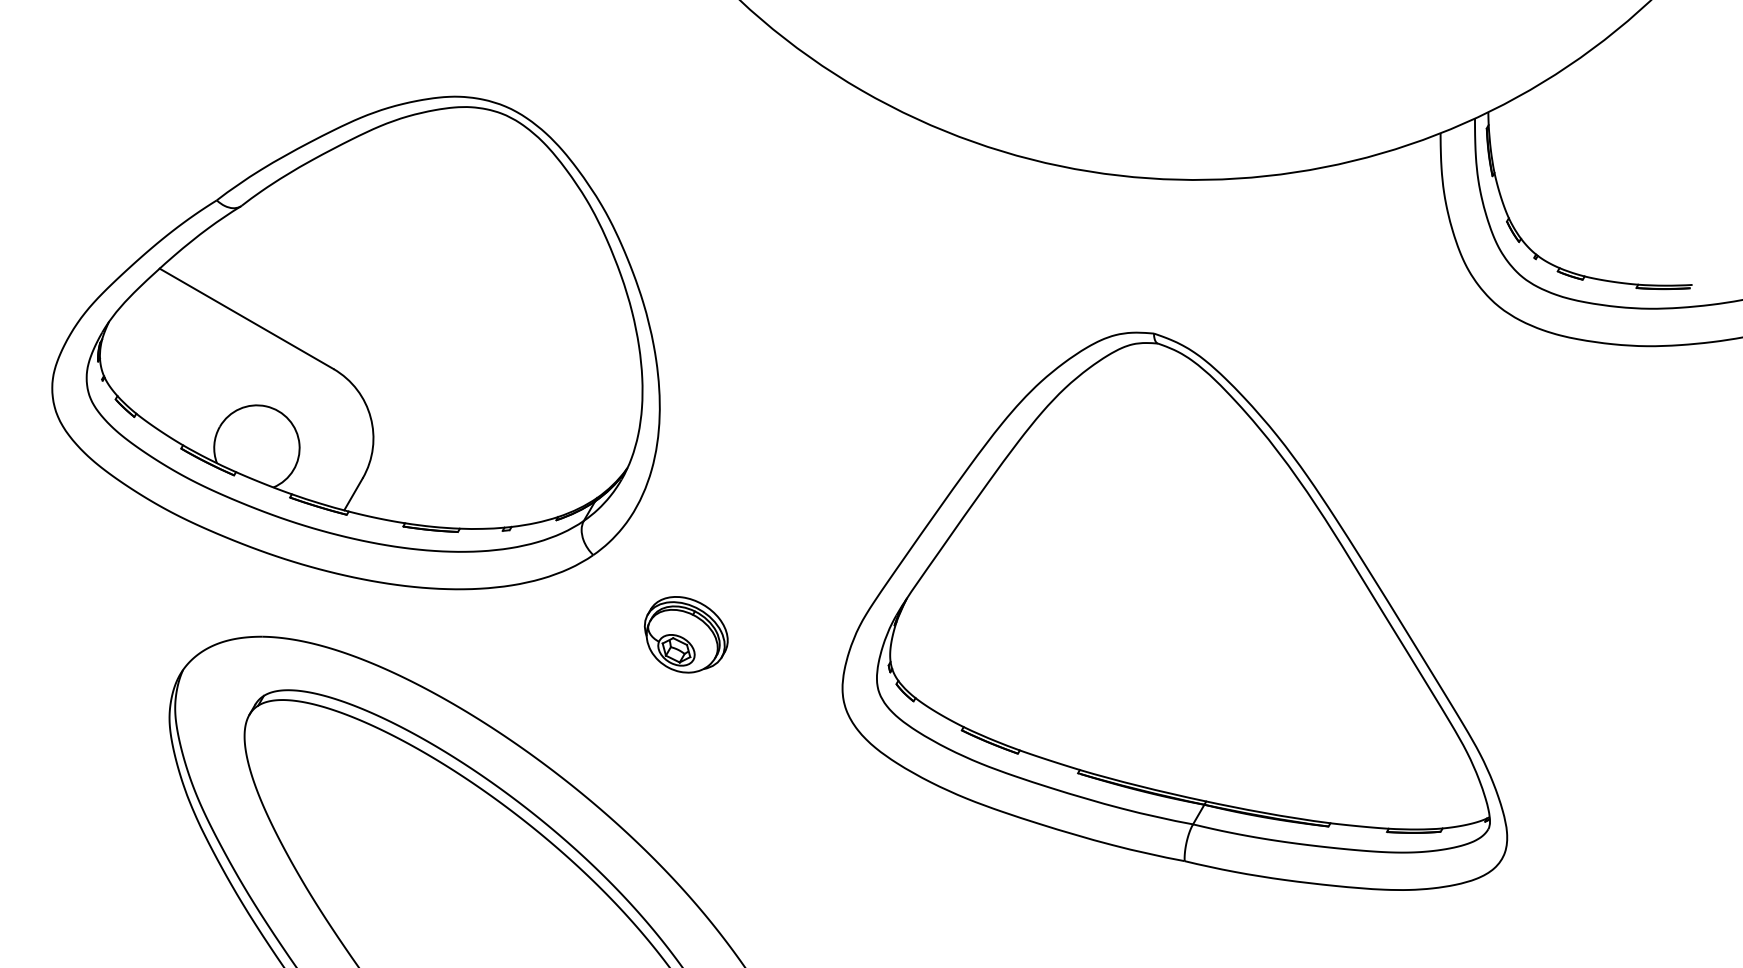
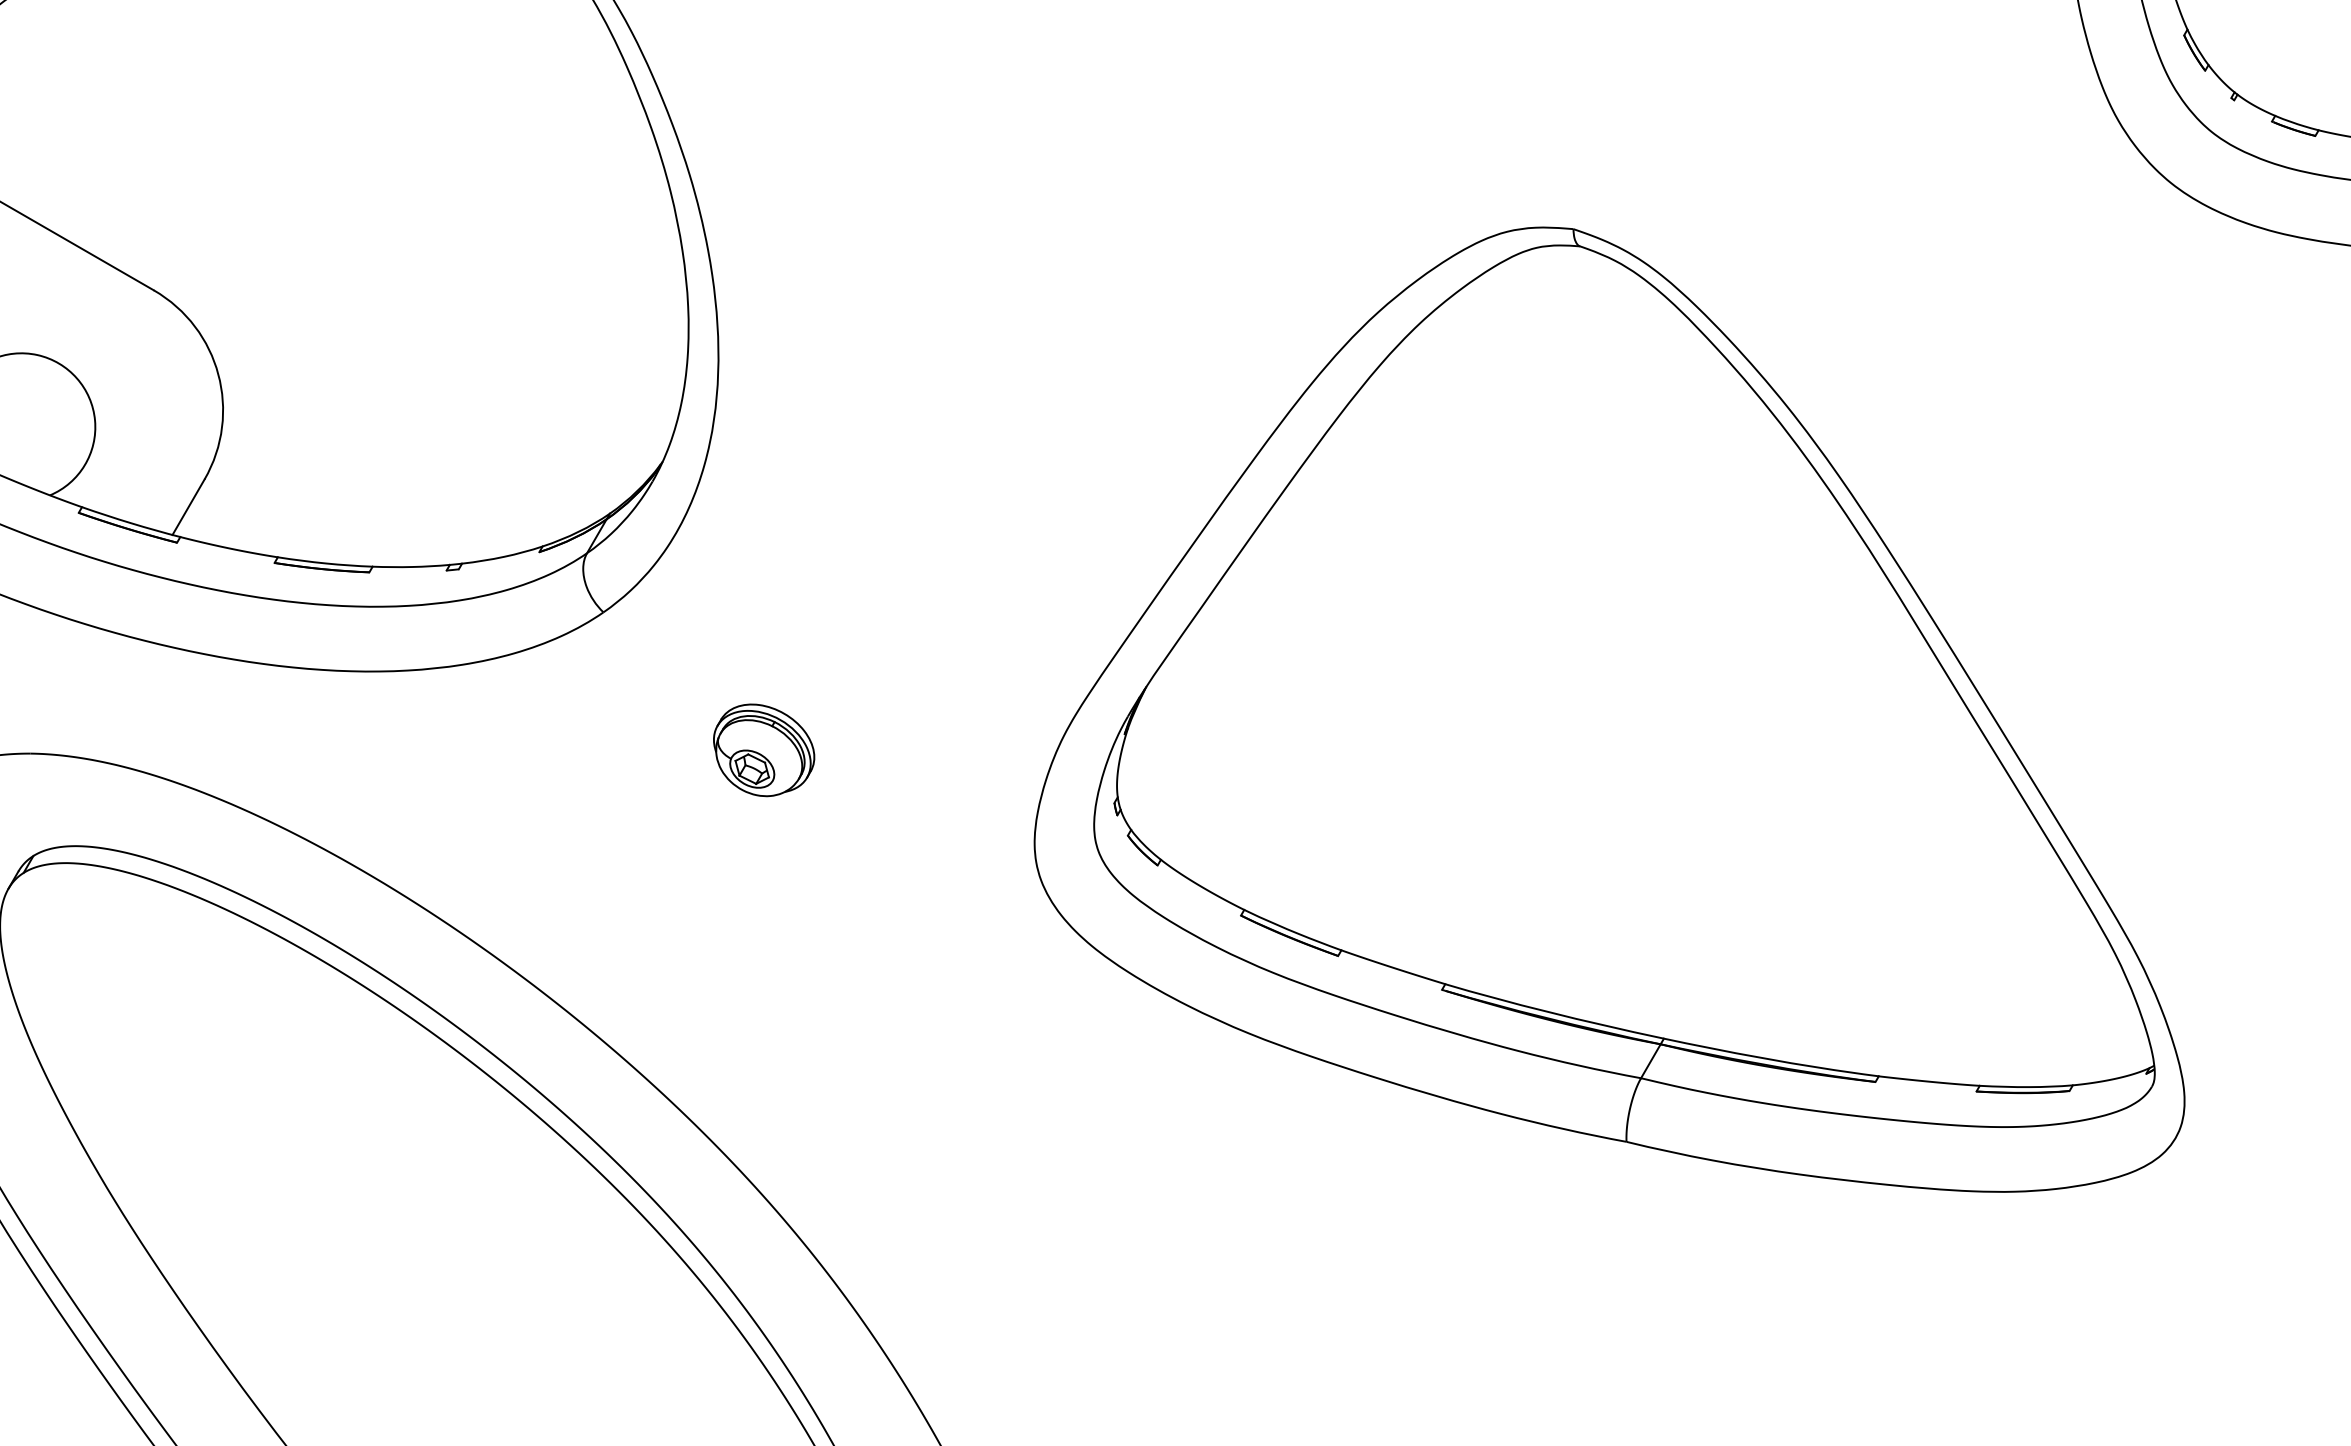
part: (685, 634) -> (762, 749), size x0.7

